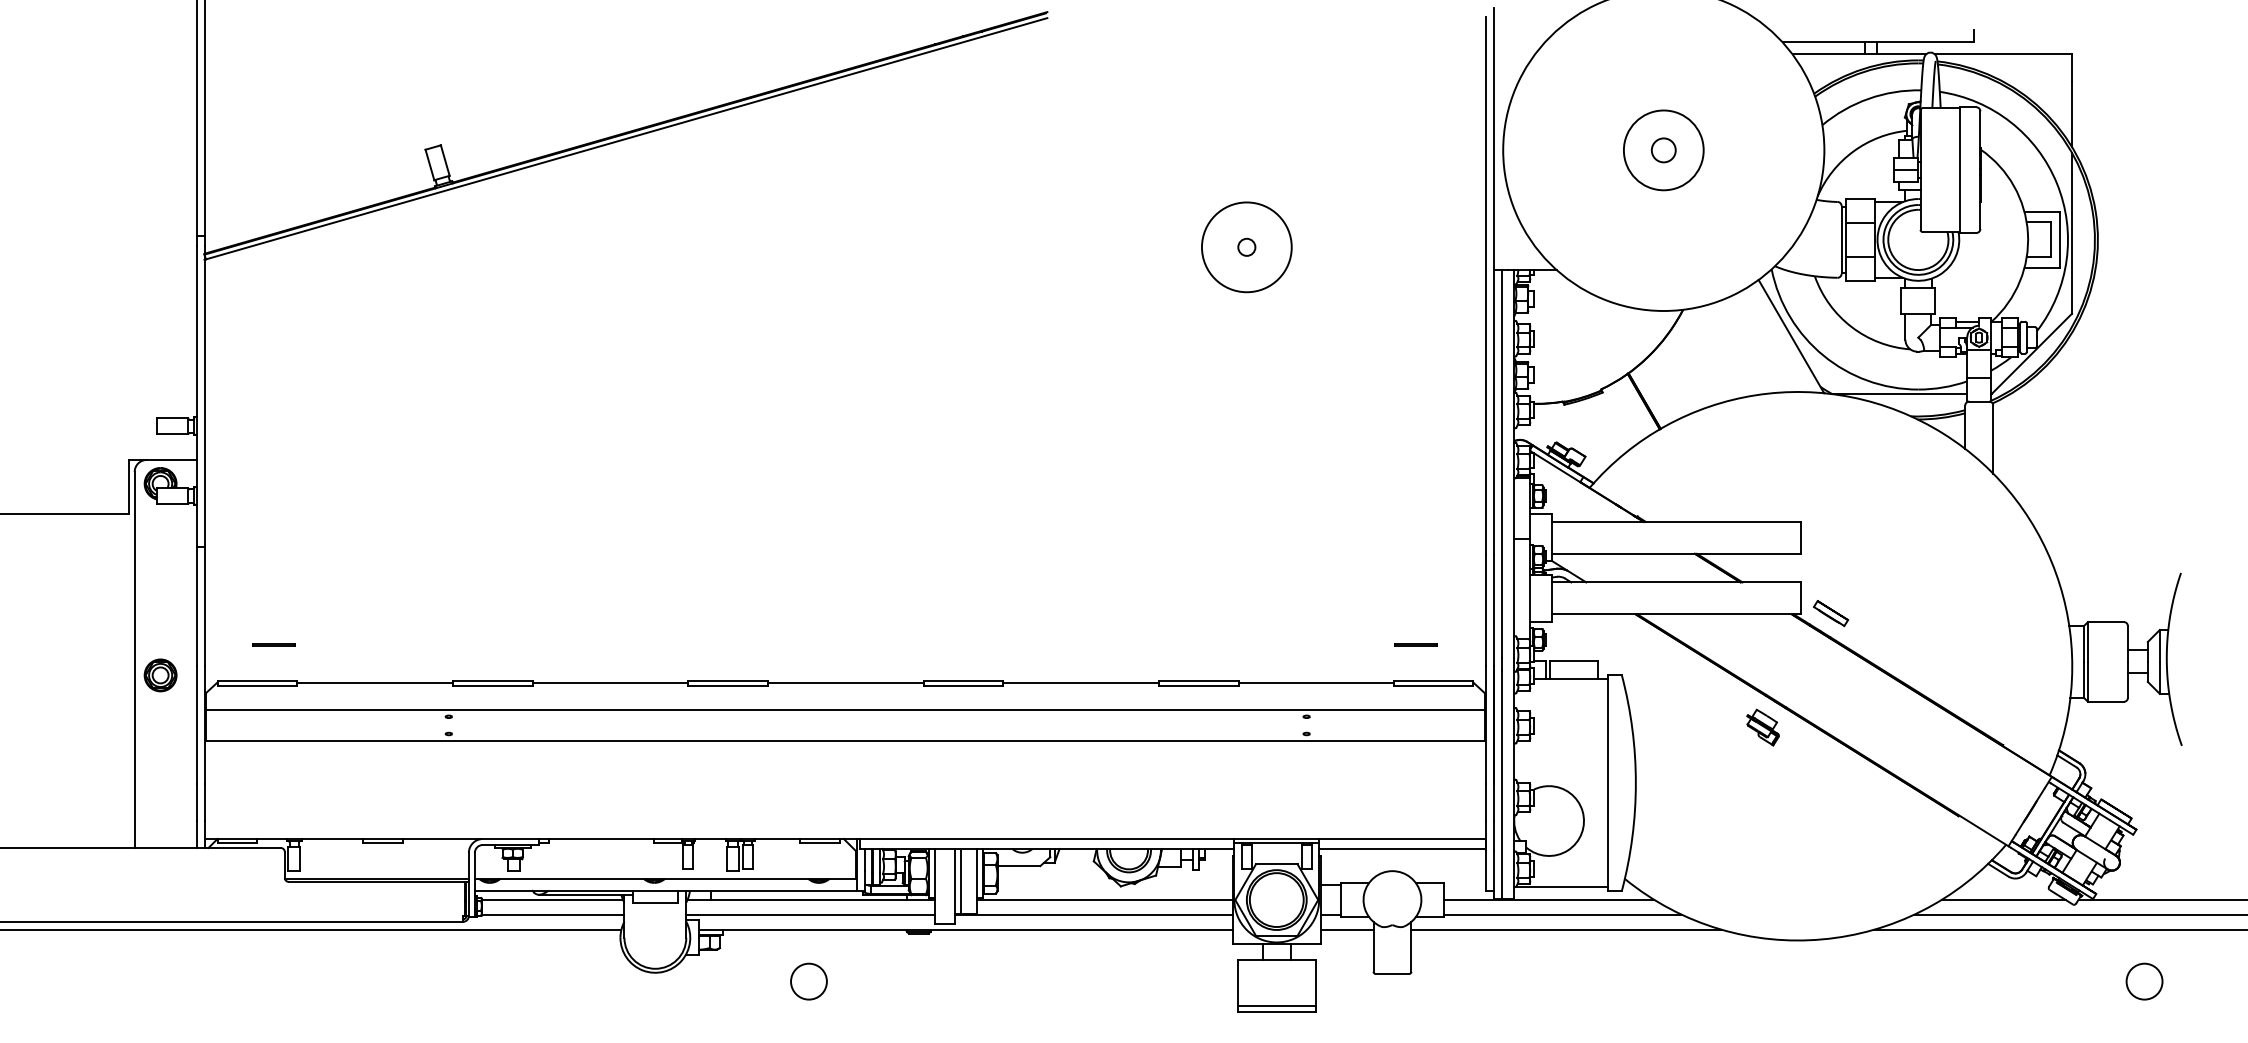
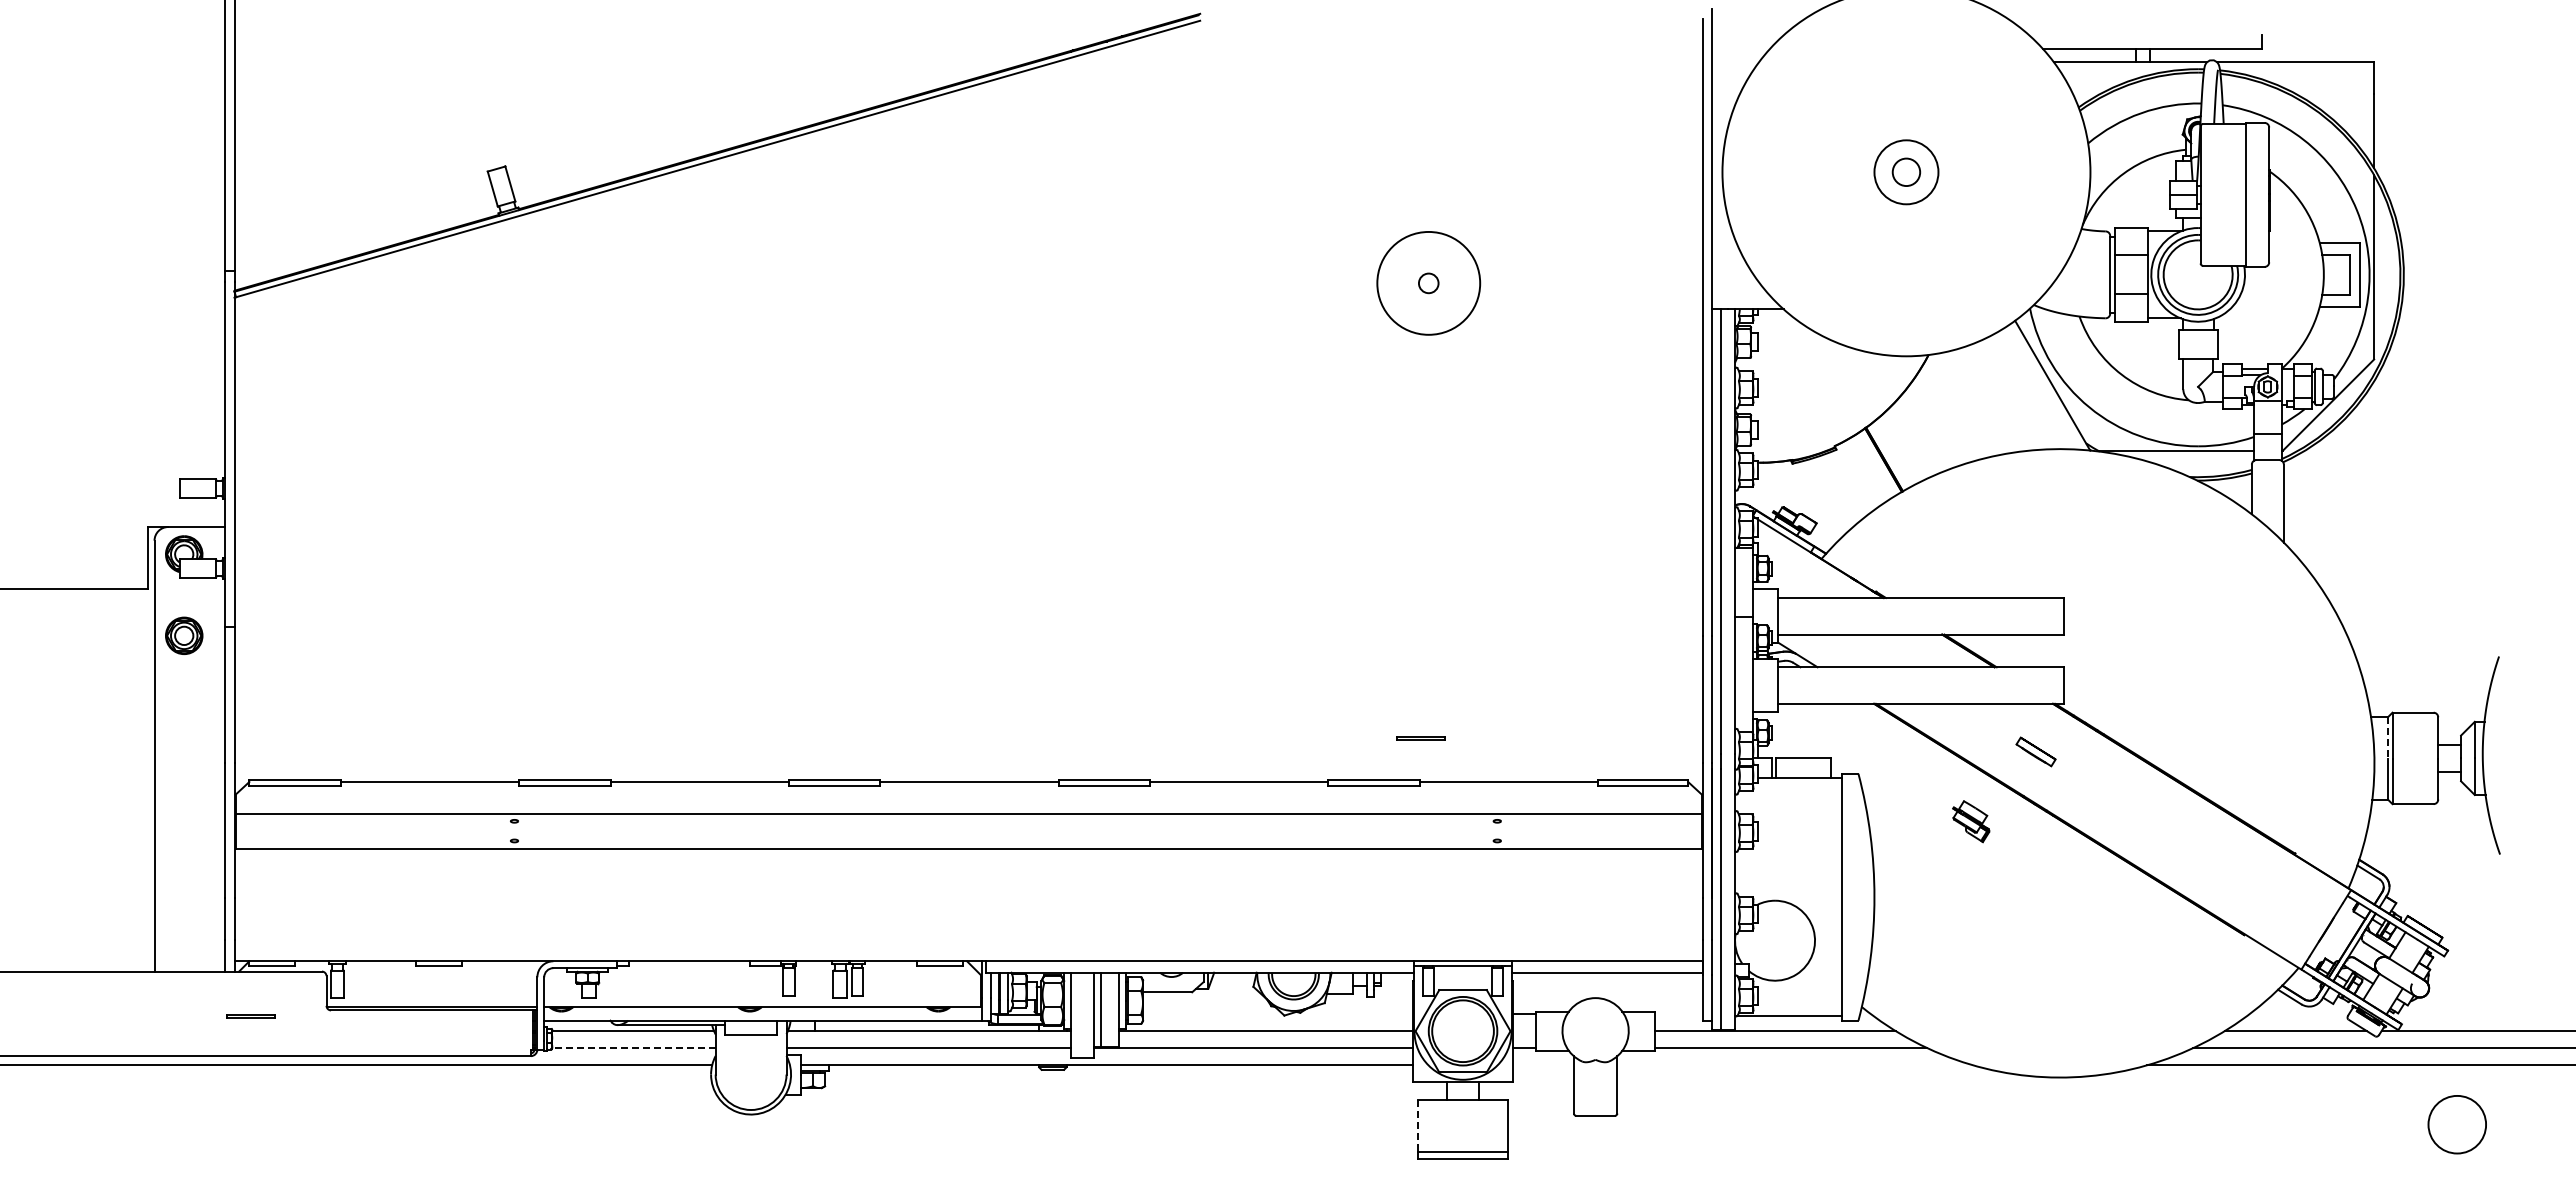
circle: (1663, 150) -> (1906, 172), size x0.7
part: (1830, 613) -> (2035, 751), moved
line: (274, 643) -> (250, 1015), moved
line: (1415, 643) -> (1420, 737), moved
line: (2083, 643) -> (2387, 737), solid -> dashed
part: (160, 675) -> (184, 635), moved
part: (1763, 727) -> (1971, 821), moved
line: (552, 915) -> (633, 1048), solid -> dashed
line: (1347, 929) -> (1543, 1065), removed
line: (1566, 929) -> (1795, 1065), removed
circle: (808, 981) -> (926, 1124), removed
circle: (2143, 981) -> (2456, 1124), size x1.4
line: (1237, 983) -> (1418, 1126), solid -> dashed

